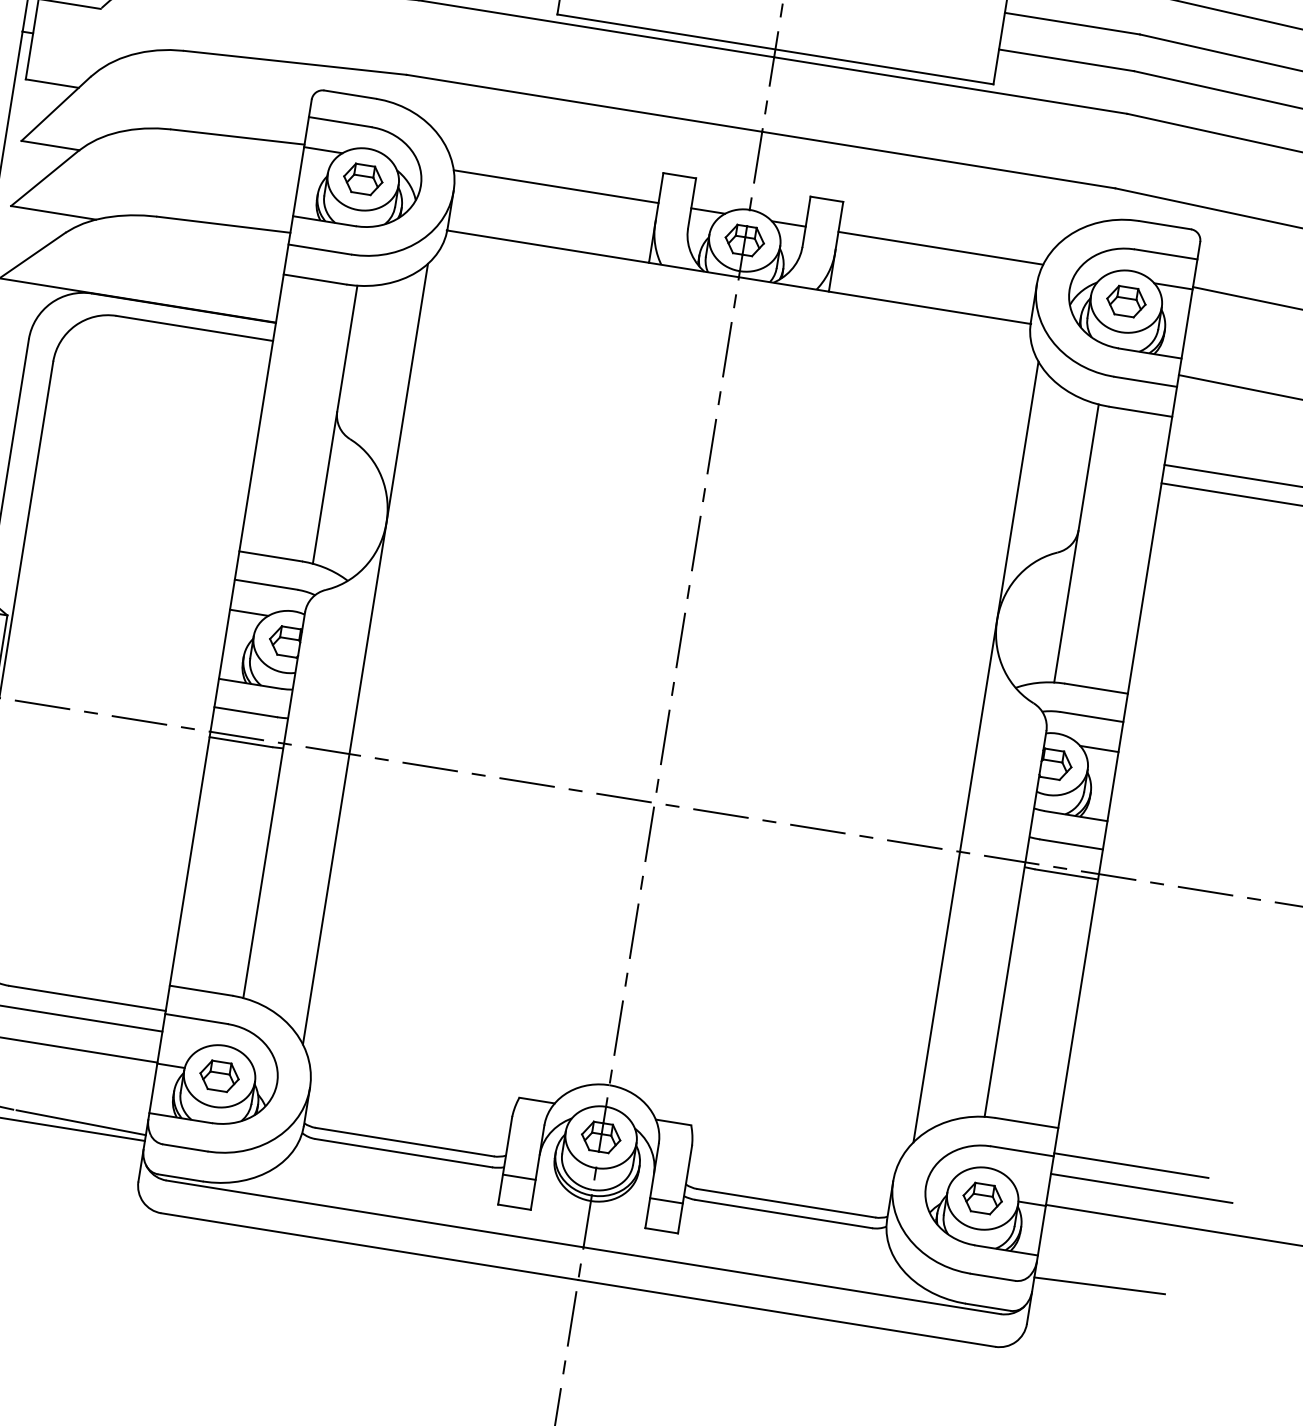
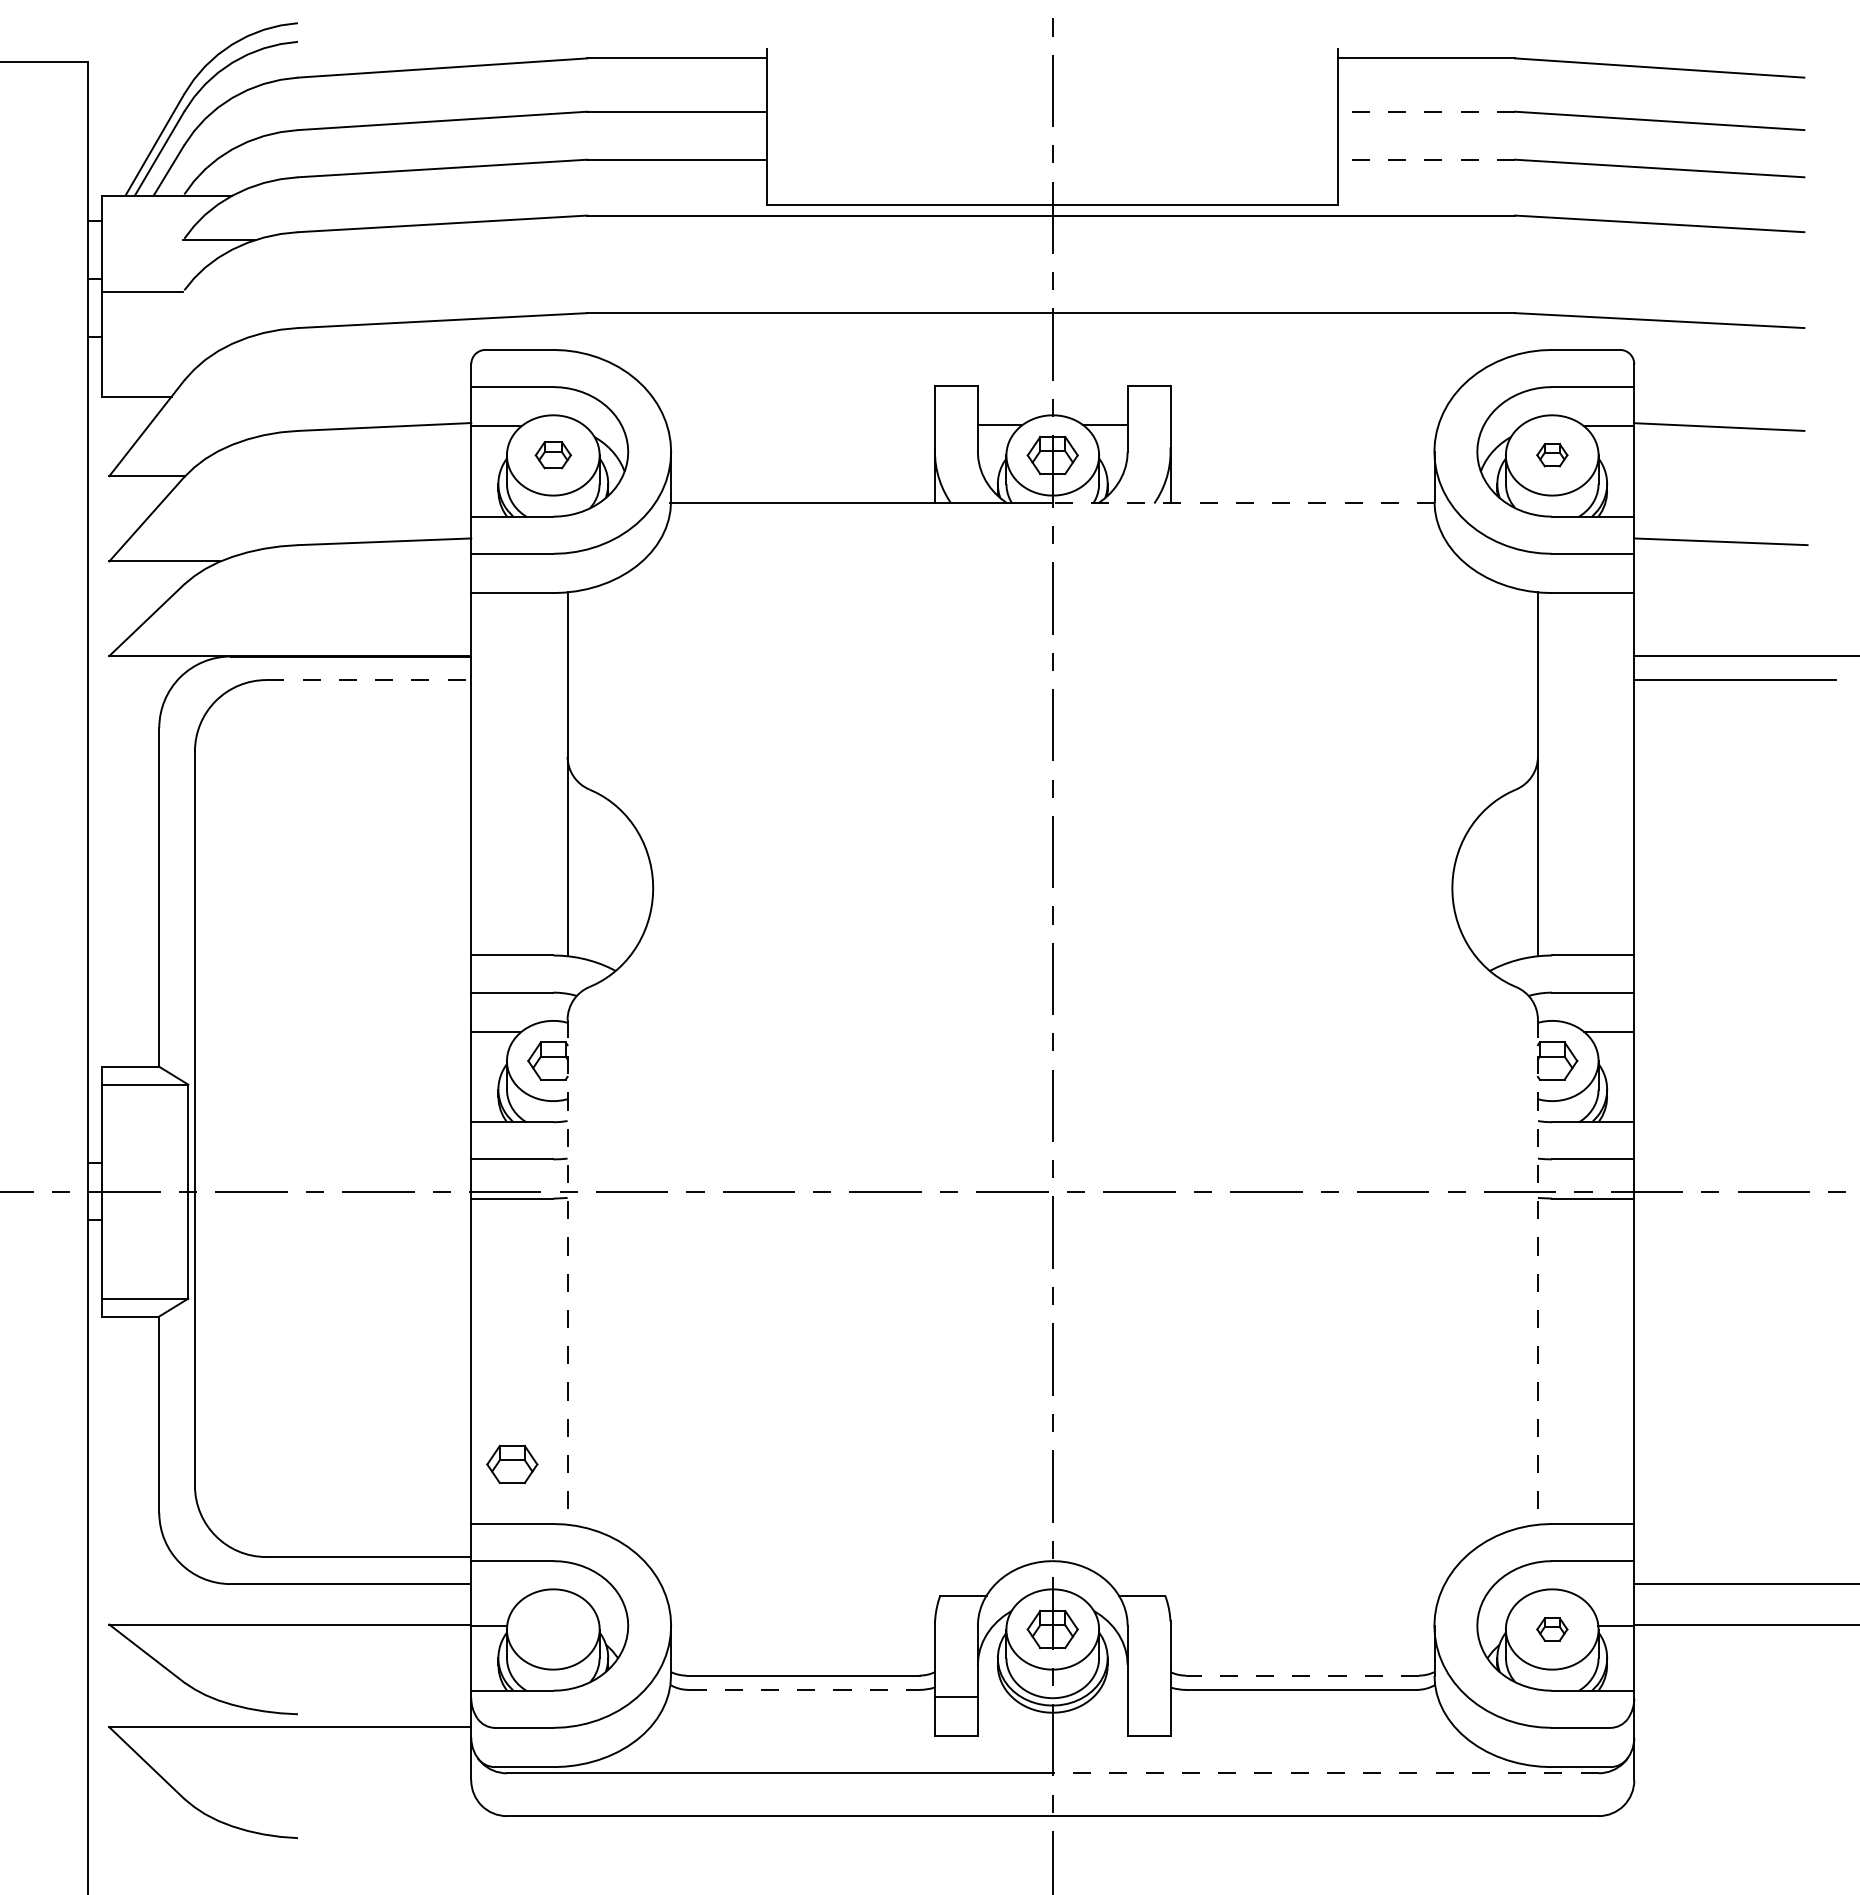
line: (1072, 23) -> (1426, 111), solid -> dashed
line: (1066, 60) -> (1426, 159), solid -> dashed
part: (363, 178) -> (553, 454), size x0.7
line: (556, 186) -> (801, 425), removed
line: (940, 248) -> (1304, 425), removed
line: (884, 300) -> (1243, 503), solid -> dashed
part: (1126, 300) -> (1552, 454), size x0.6
line: (195, 328) -> (369, 680), solid -> dashed
line: (365, 653) -> (653, 1060), removed
line: (976, 751) -> (1452, 1060), removed
line: (274, 805) -> (567, 1272), solid -> dashed
line: (1015, 924) -> (1537, 1272), solid -> dashed
part: (219, 1076) -> (512, 1464), moved
line: (81, 1122) -> (386, 1716), removed
line: (404, 1152) -> (804, 1689), solid -> dashed
line: (1131, 1166) -> (1735, 1557), removed
part: (982, 1198) -> (1552, 1629), size x0.6
line: (666, 1200) -> (1148, 1696), removed
line: (786, 1203) -> (1302, 1675), solid -> dashed
line: (791, 1280) -> (1325, 1773), solid -> dashed
line: (1099, 1285) -> (1719, 1716), removed

